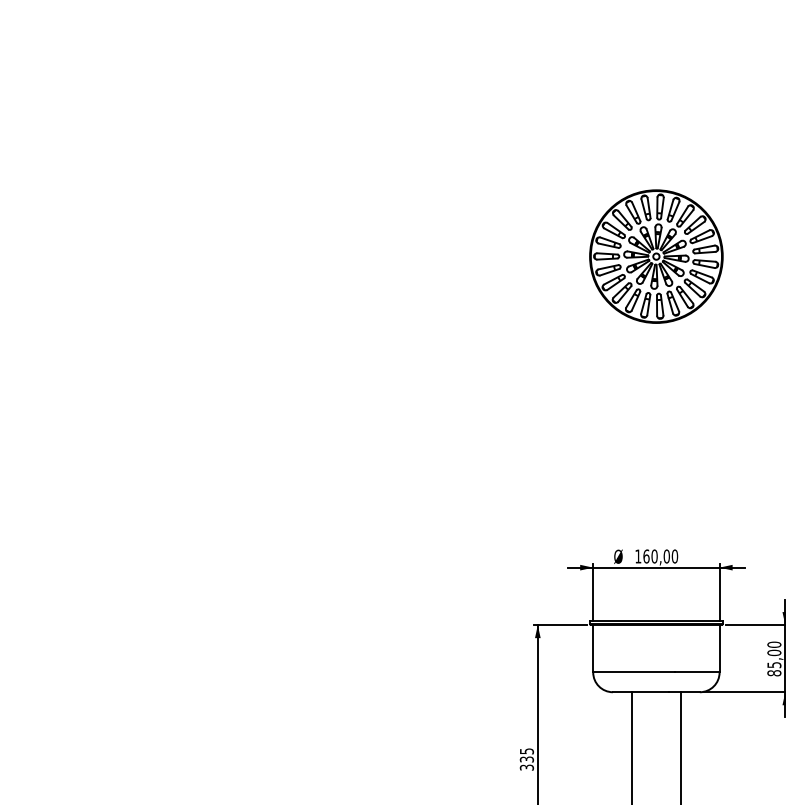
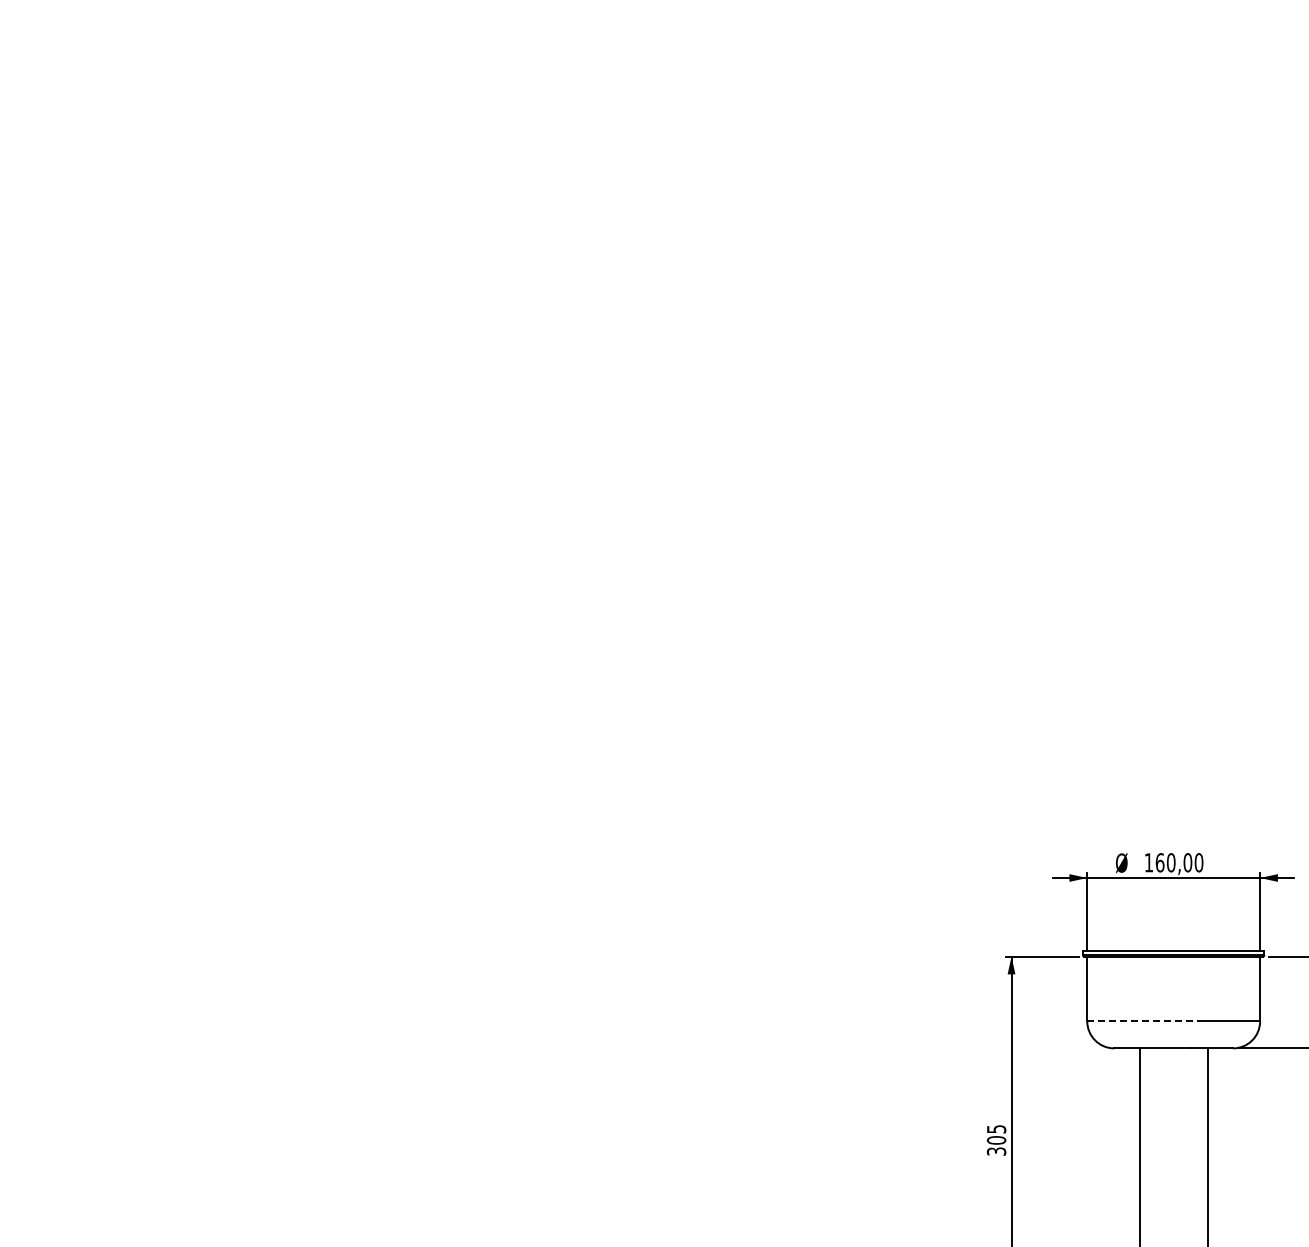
part: (656, 256) -> (1173, 452), removed
line: (634, 672) -> (1143, 1021), solid -> dashed
text: (526, 759) -> (996, 1140), 335 -> 305

